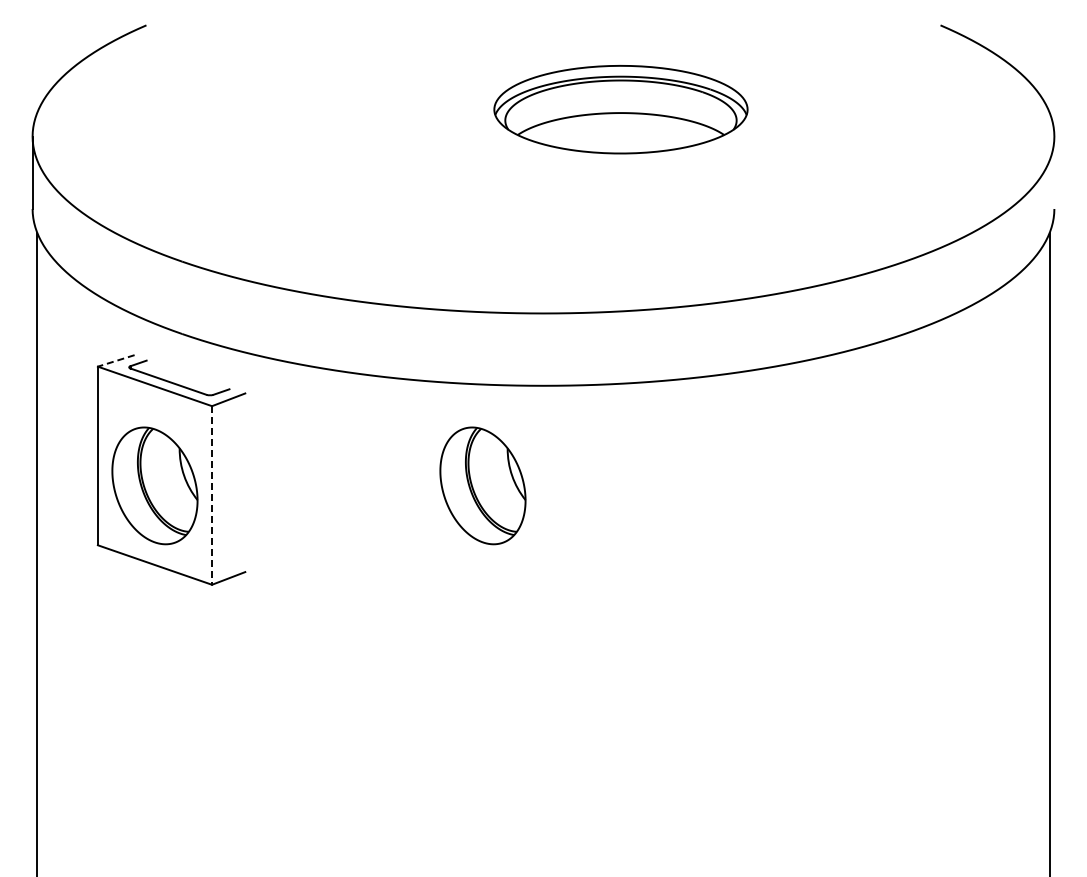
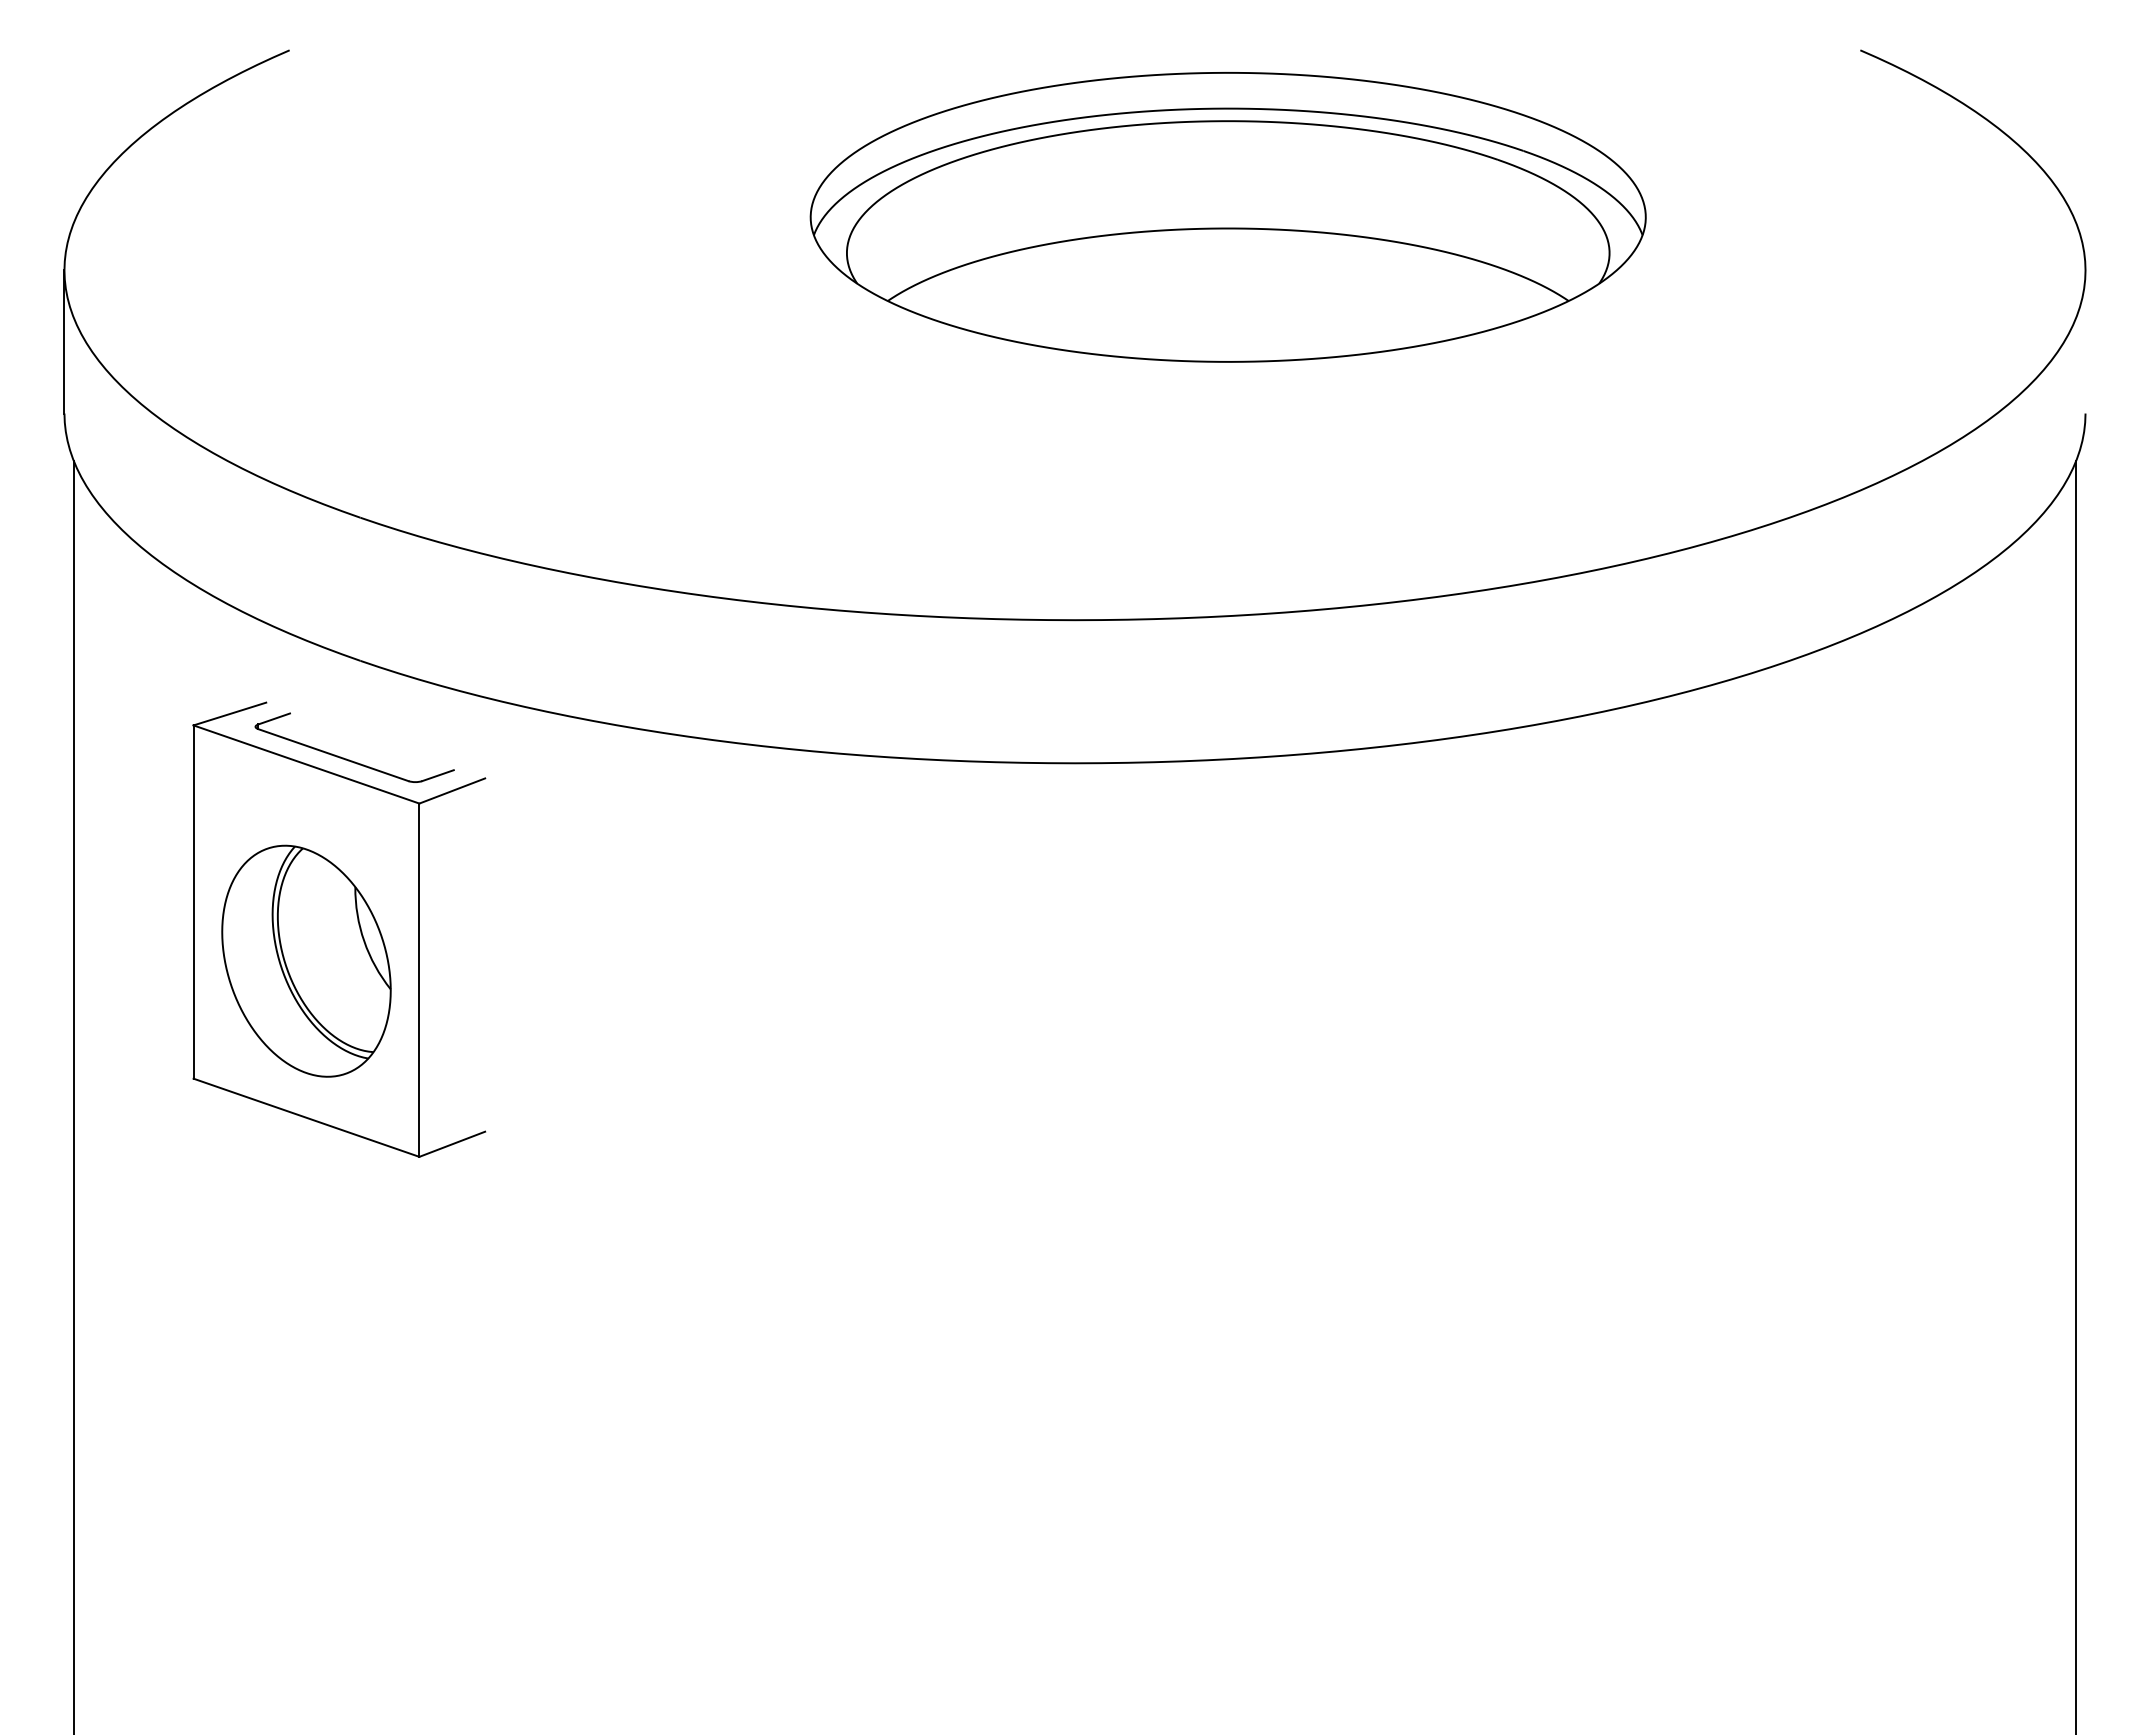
part: (620, 109) -> (1227, 216), size x1.67
line: (115, 361) -> (228, 715), dashed -> solid
part: (482, 485) -> (954, 960), removed
line: (212, 495) -> (420, 980), dashed -> solid

